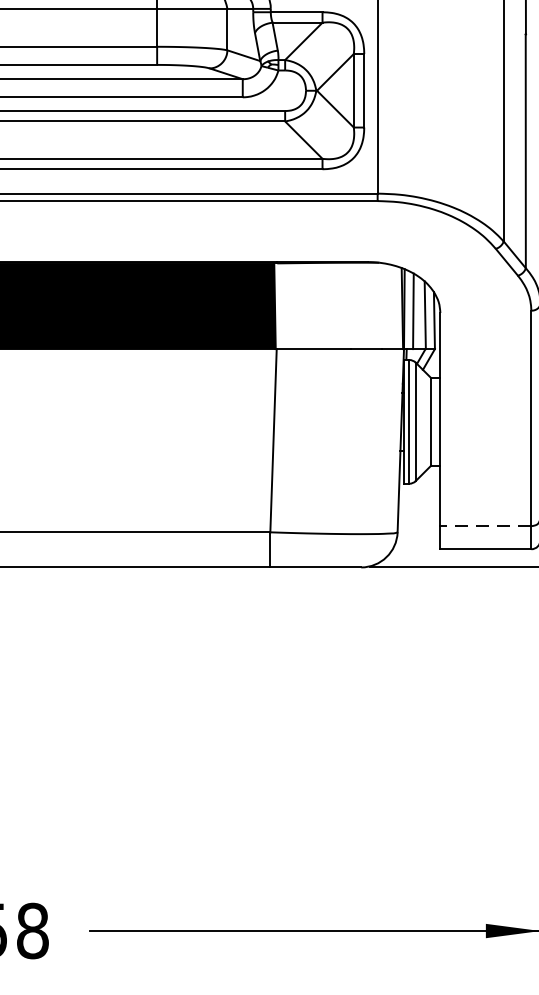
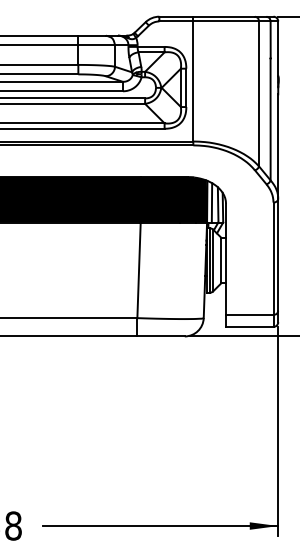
fill: (337, 304) -> (172, 199), added
line: (485, 525) -> (249, 314), dashed -> solid

